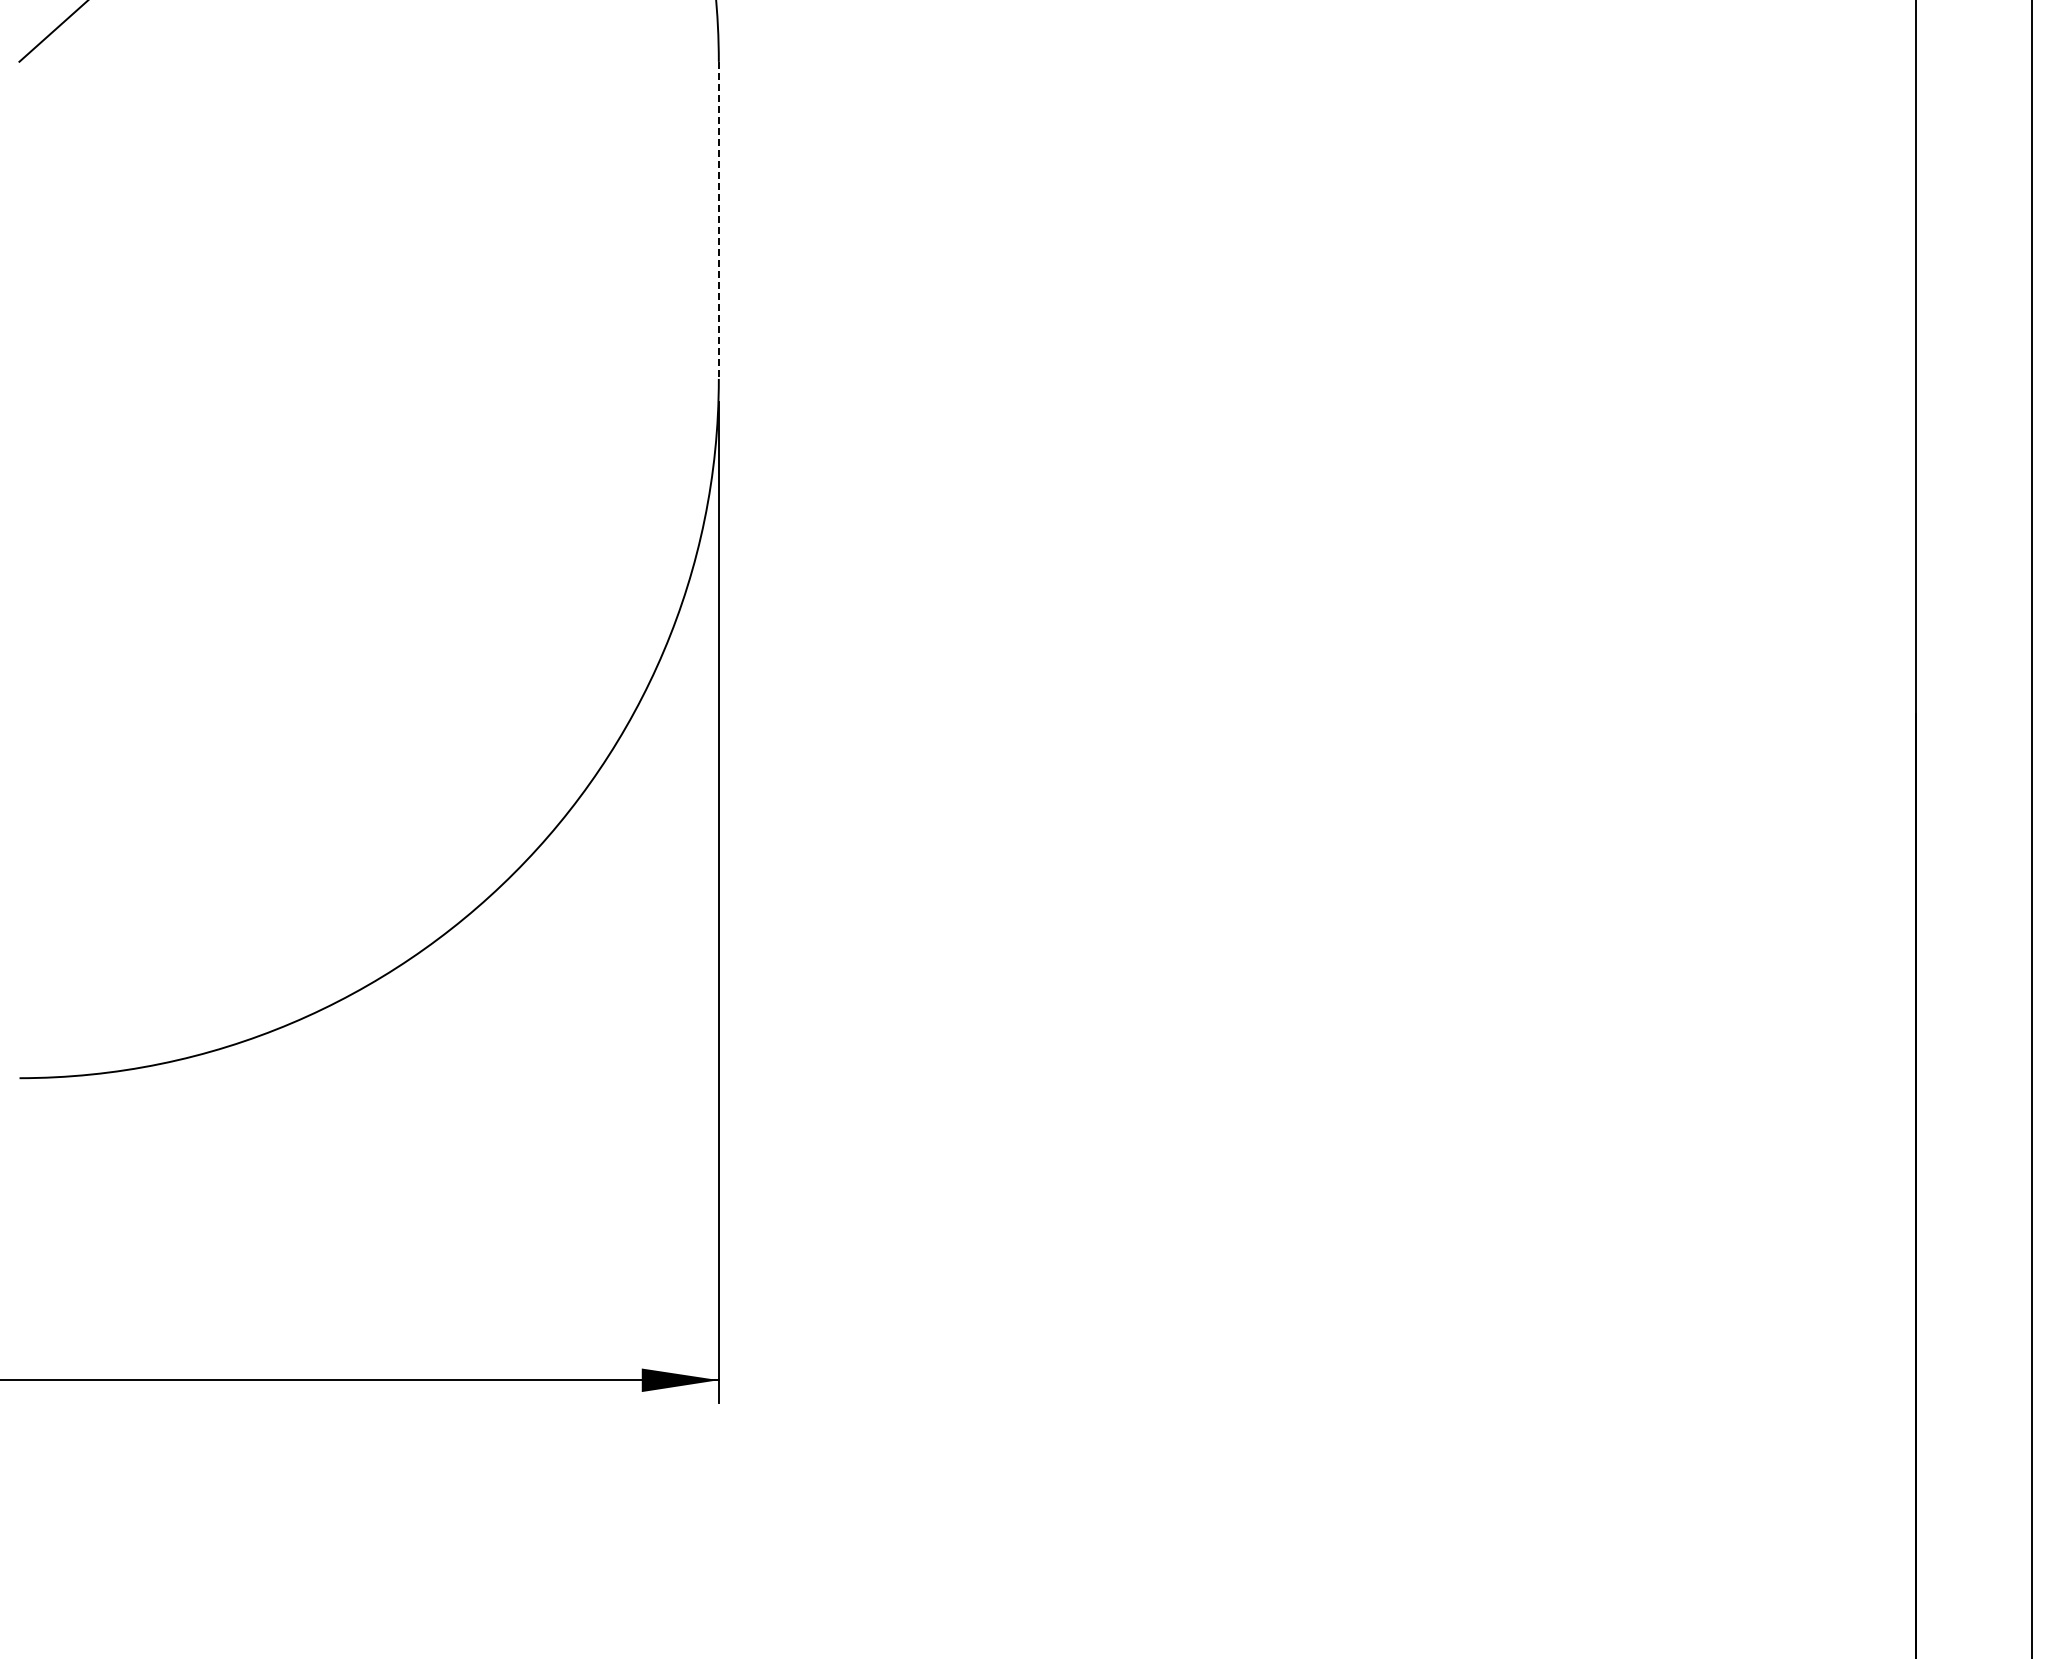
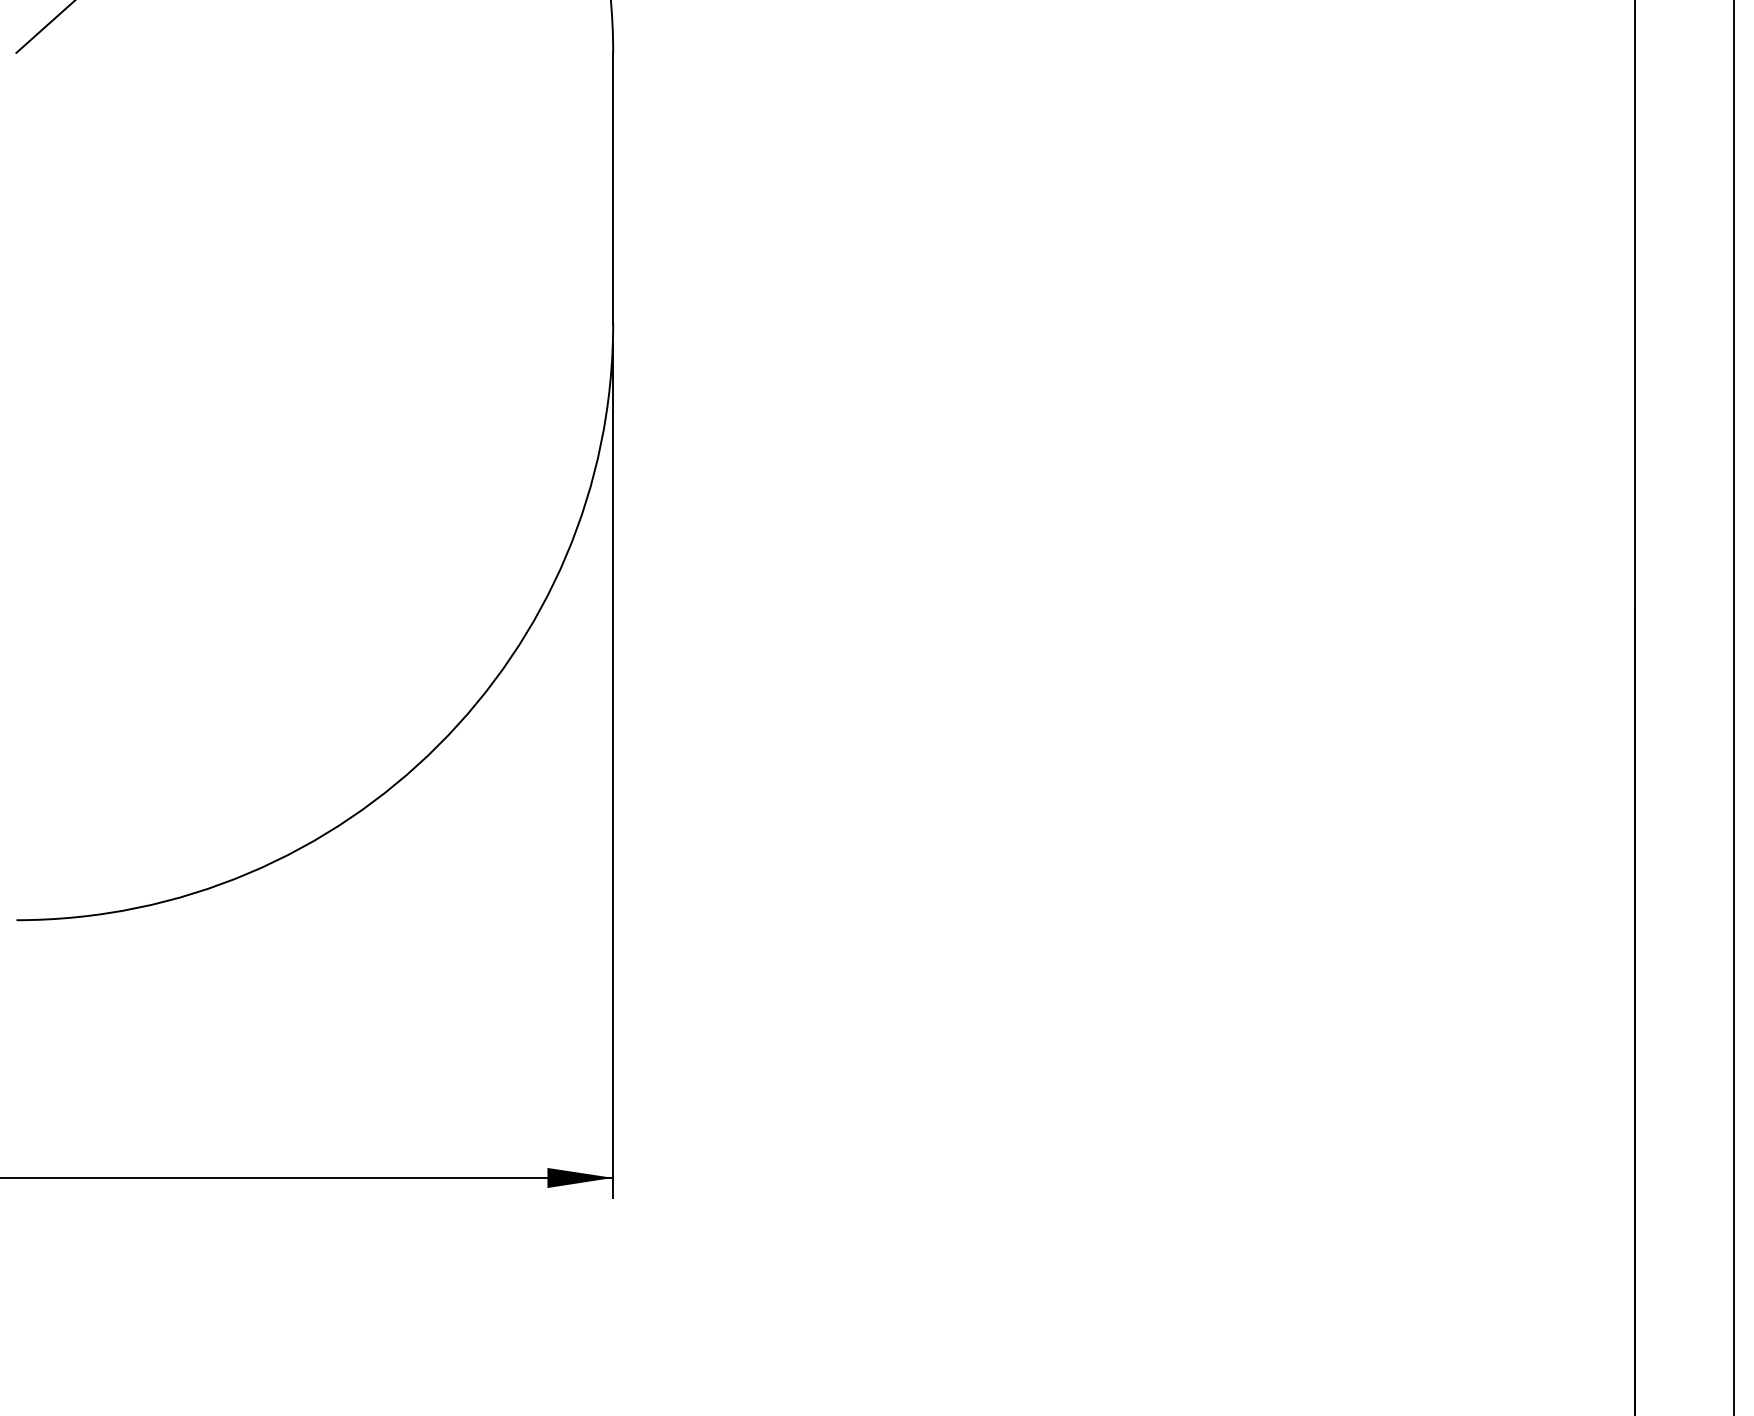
line: (718, 220) -> (612, 188), dashed -> solid

